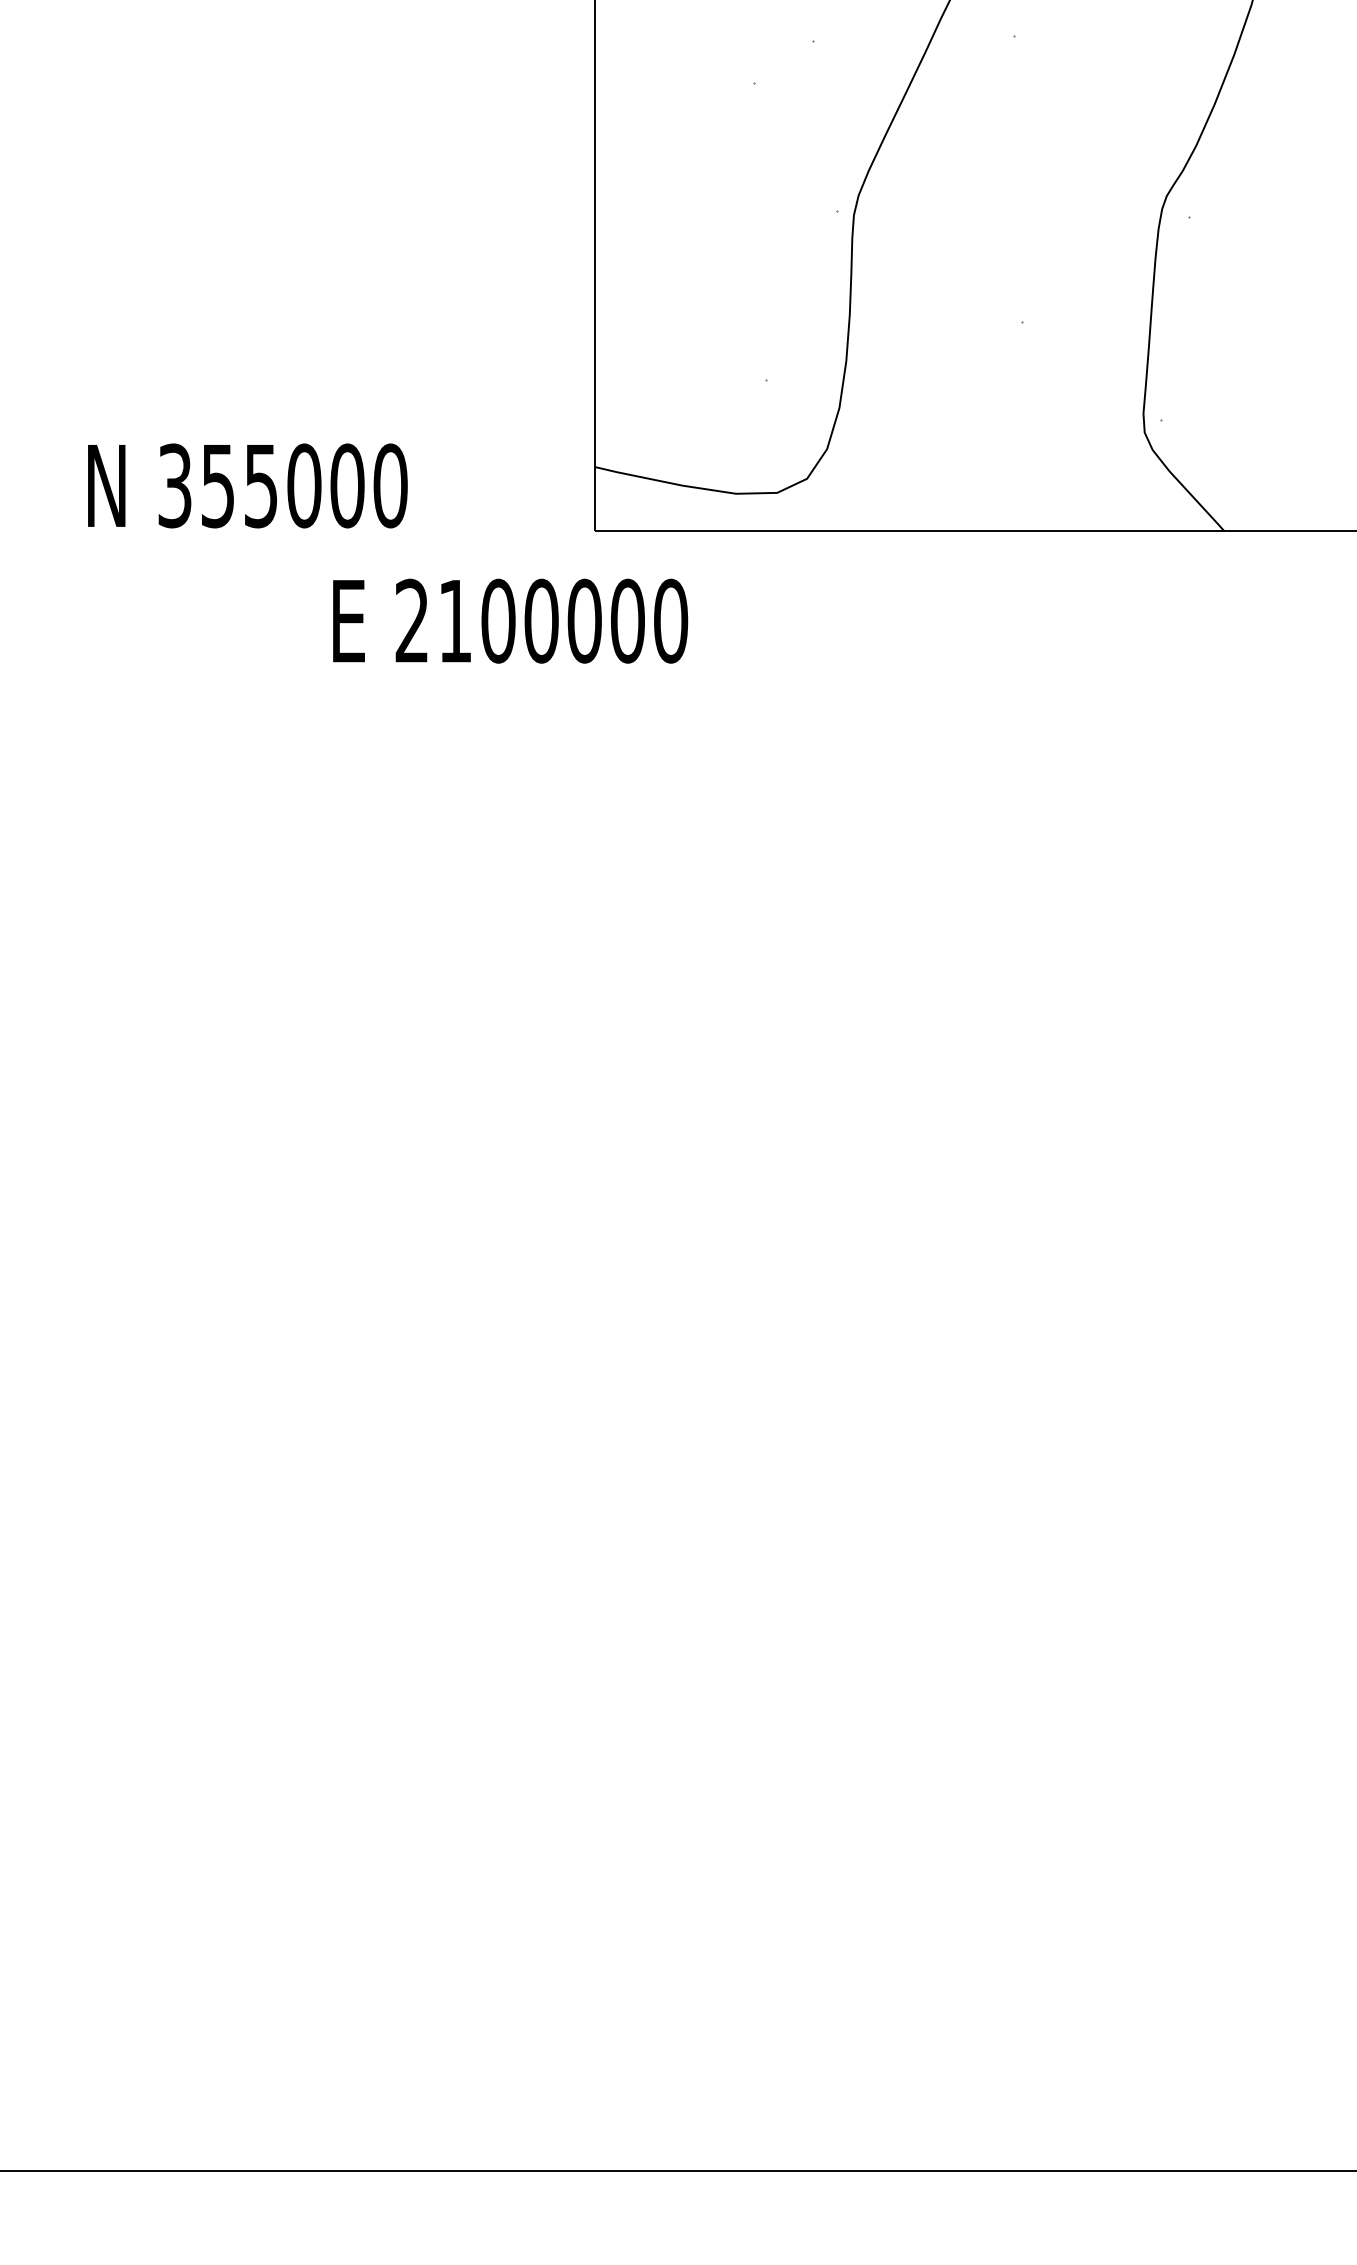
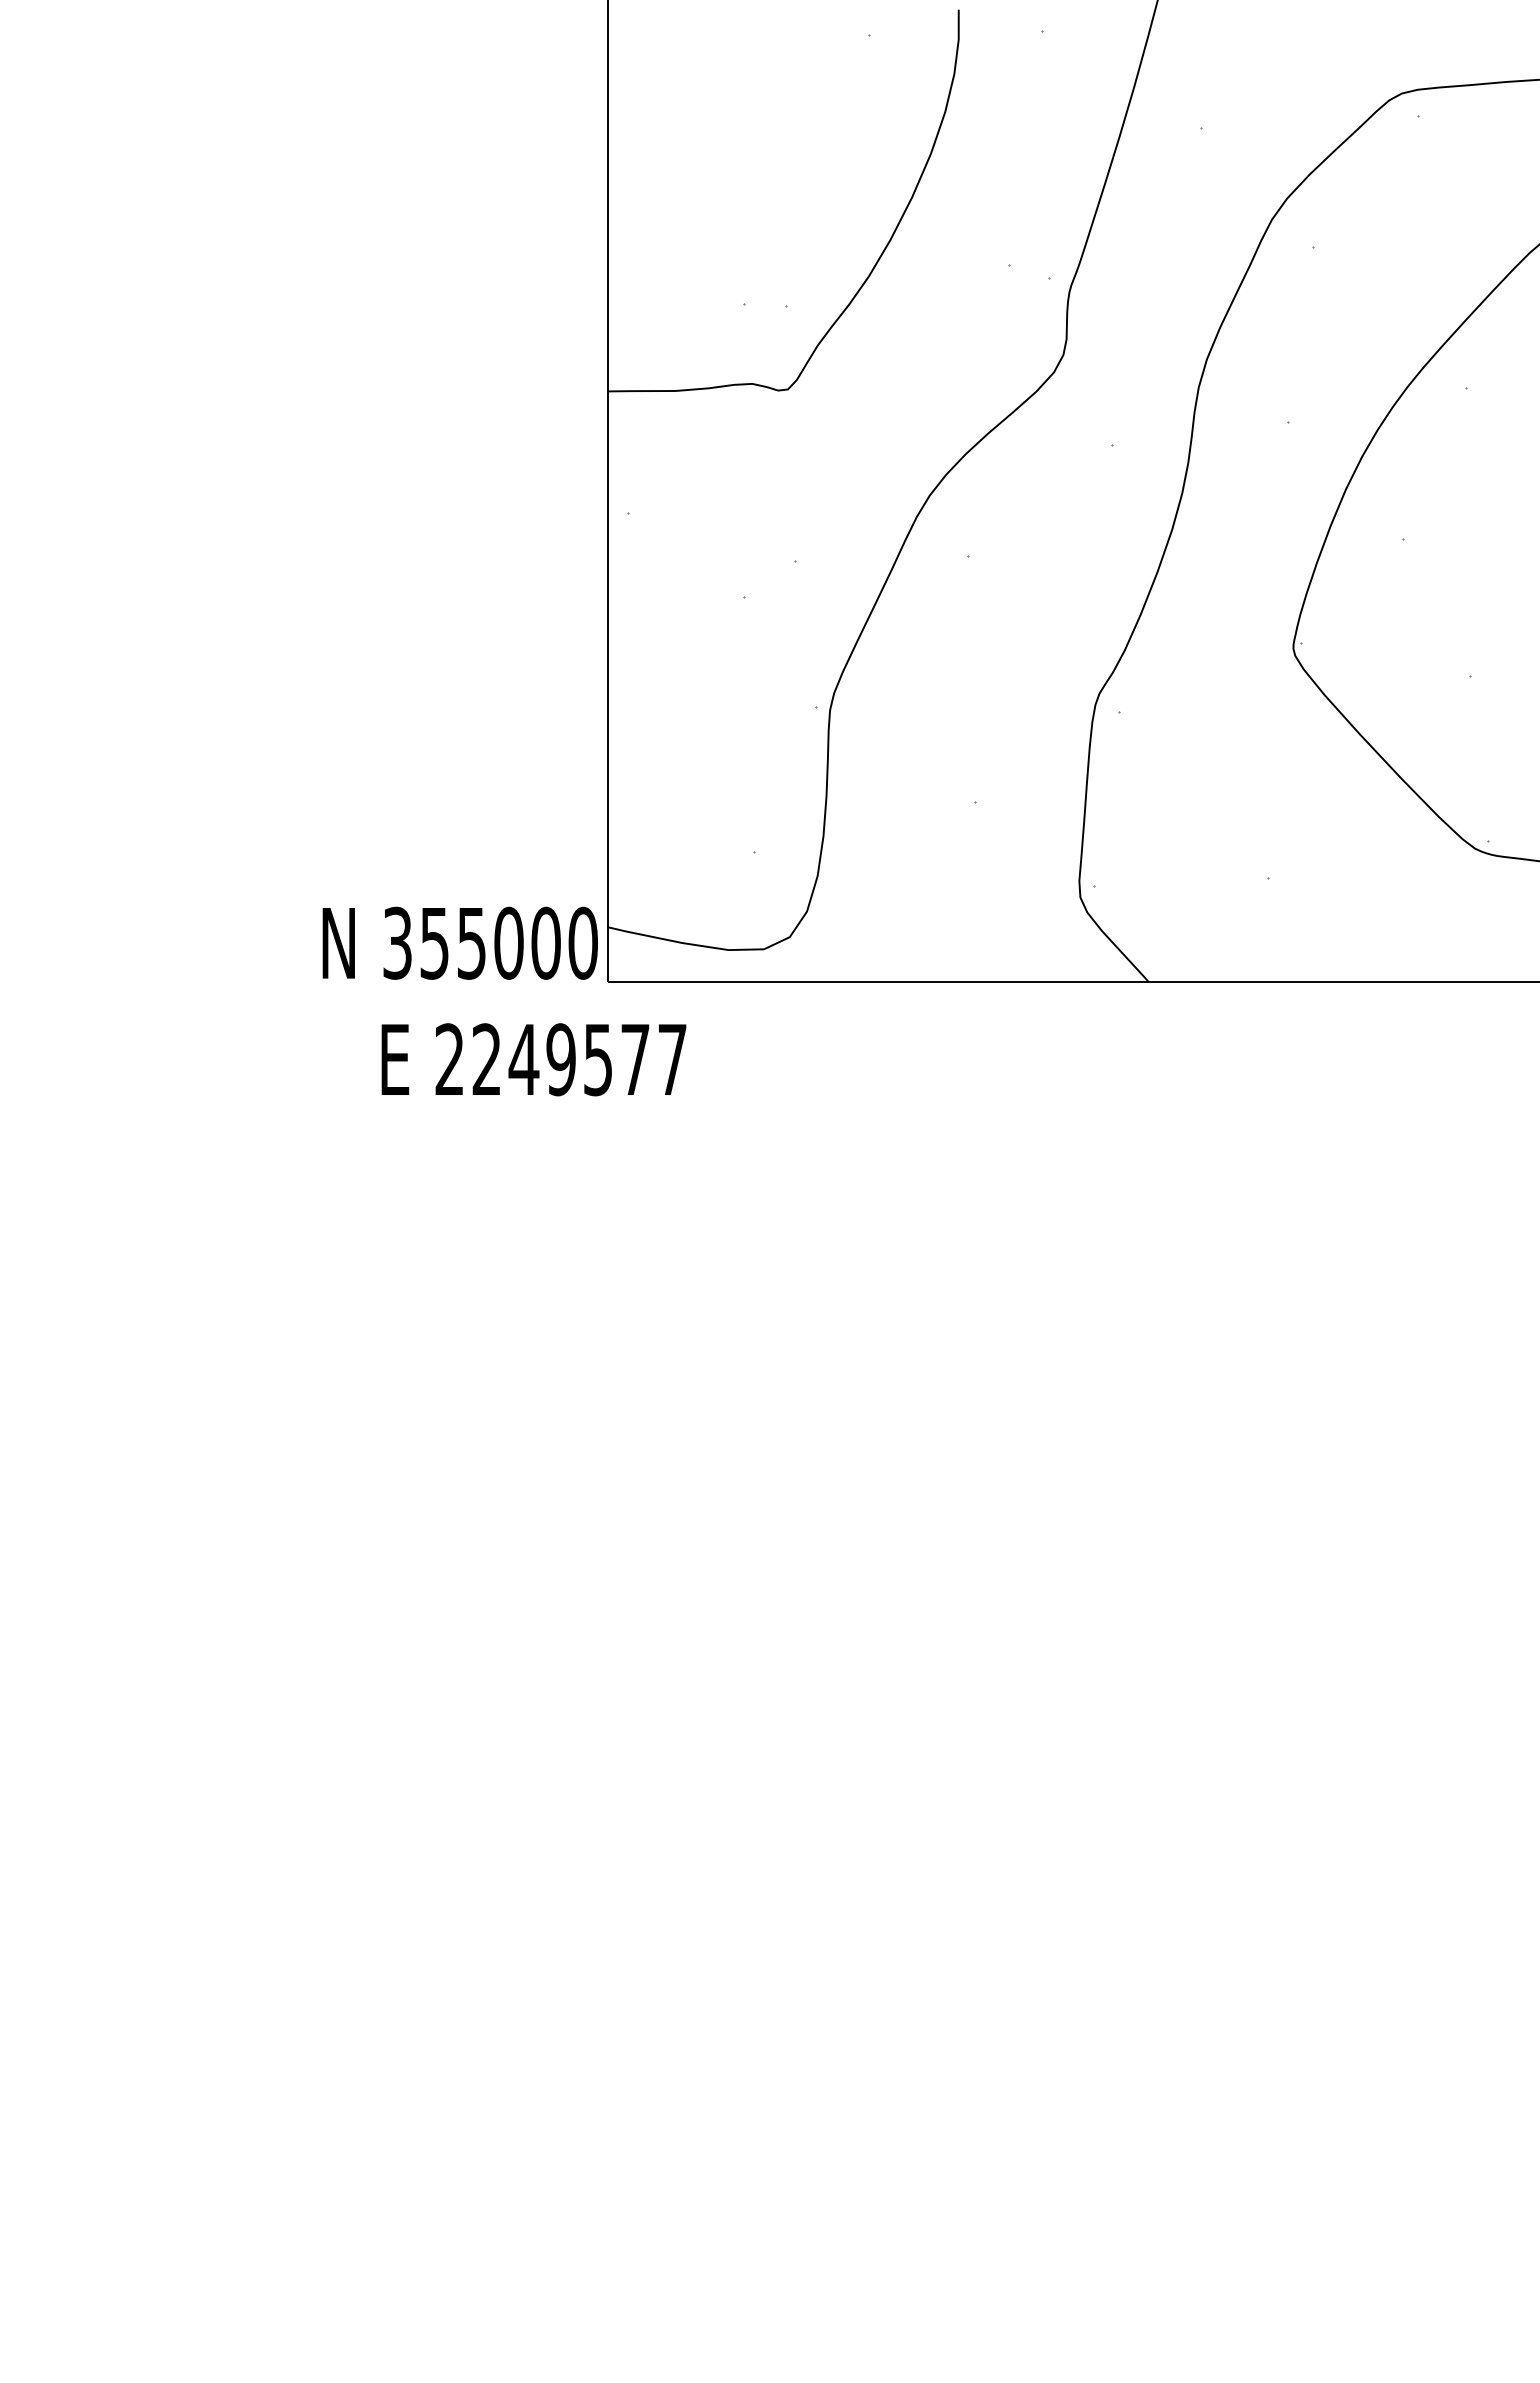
text: (246, 484) -> (459, 942), moved
text: (562, 620) -> (579, 1059), 2100000 -> 2249577

